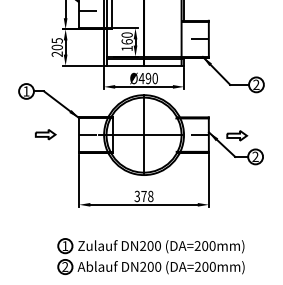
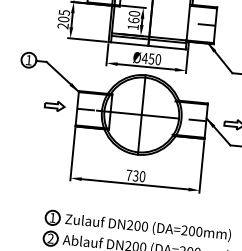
text: (148, 77) -> (151, 58), Ø490 -> Ø450
part: (45, 134) -> (54, 105), moved
text: (143, 196) -> (135, 176), 378 -> 730

